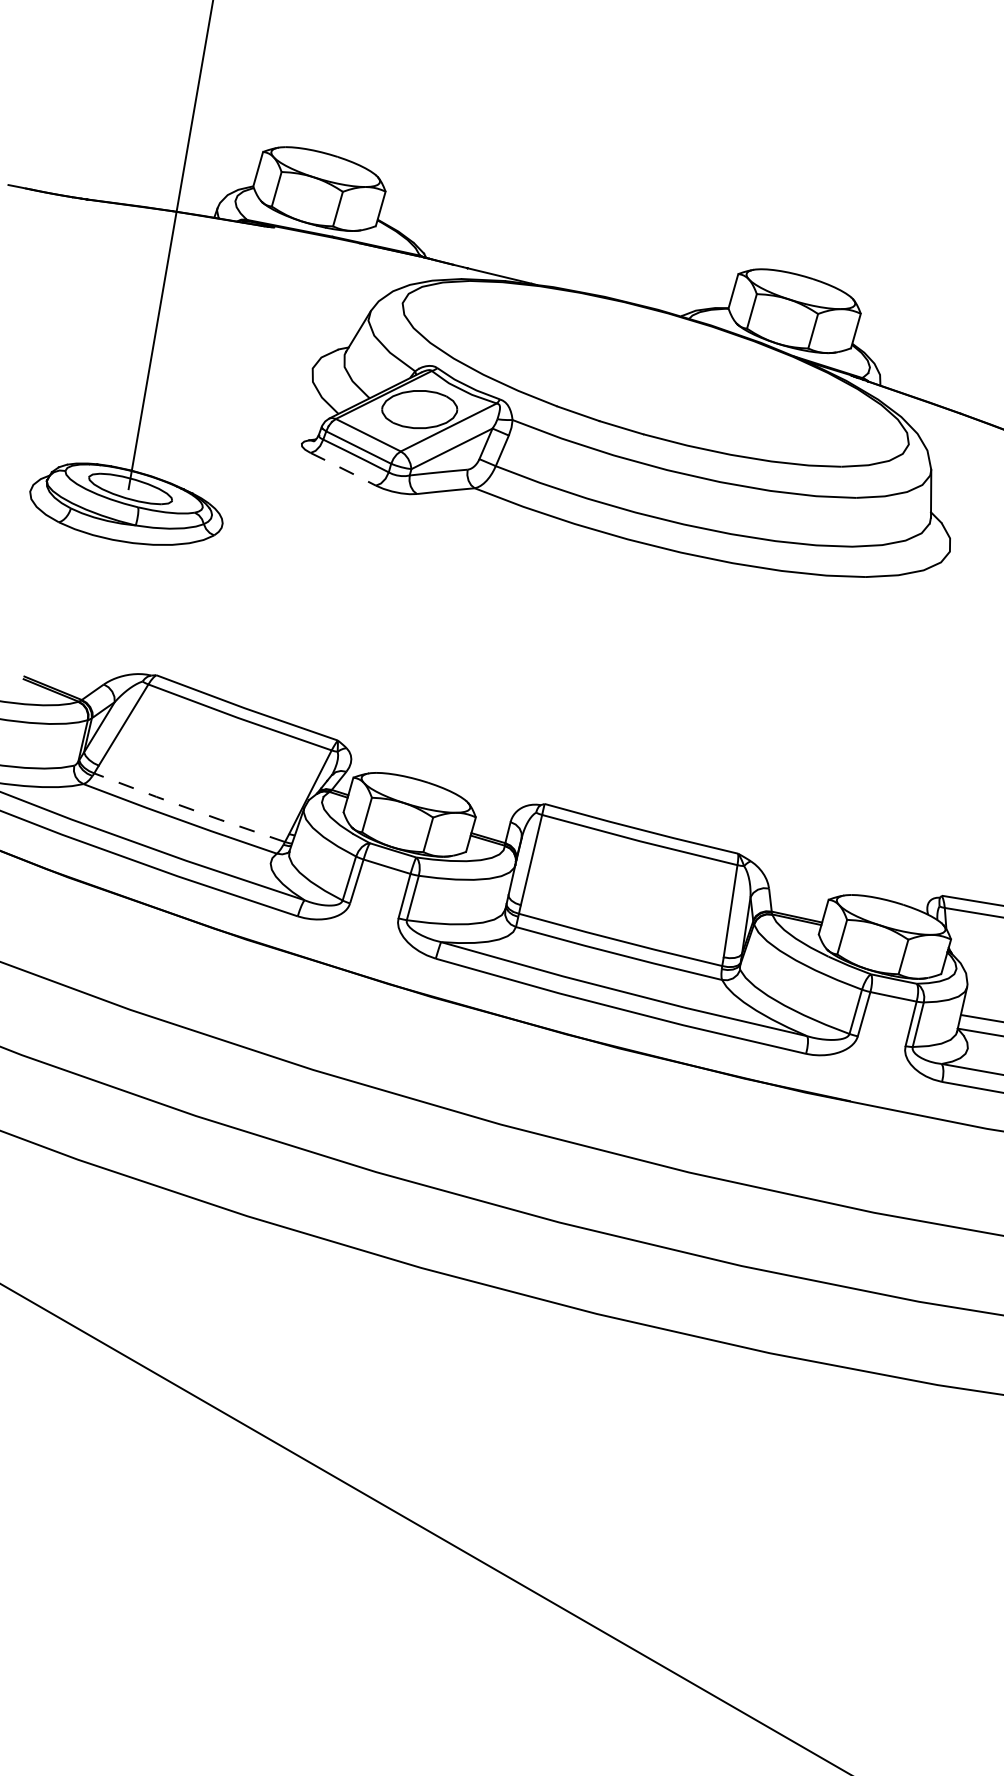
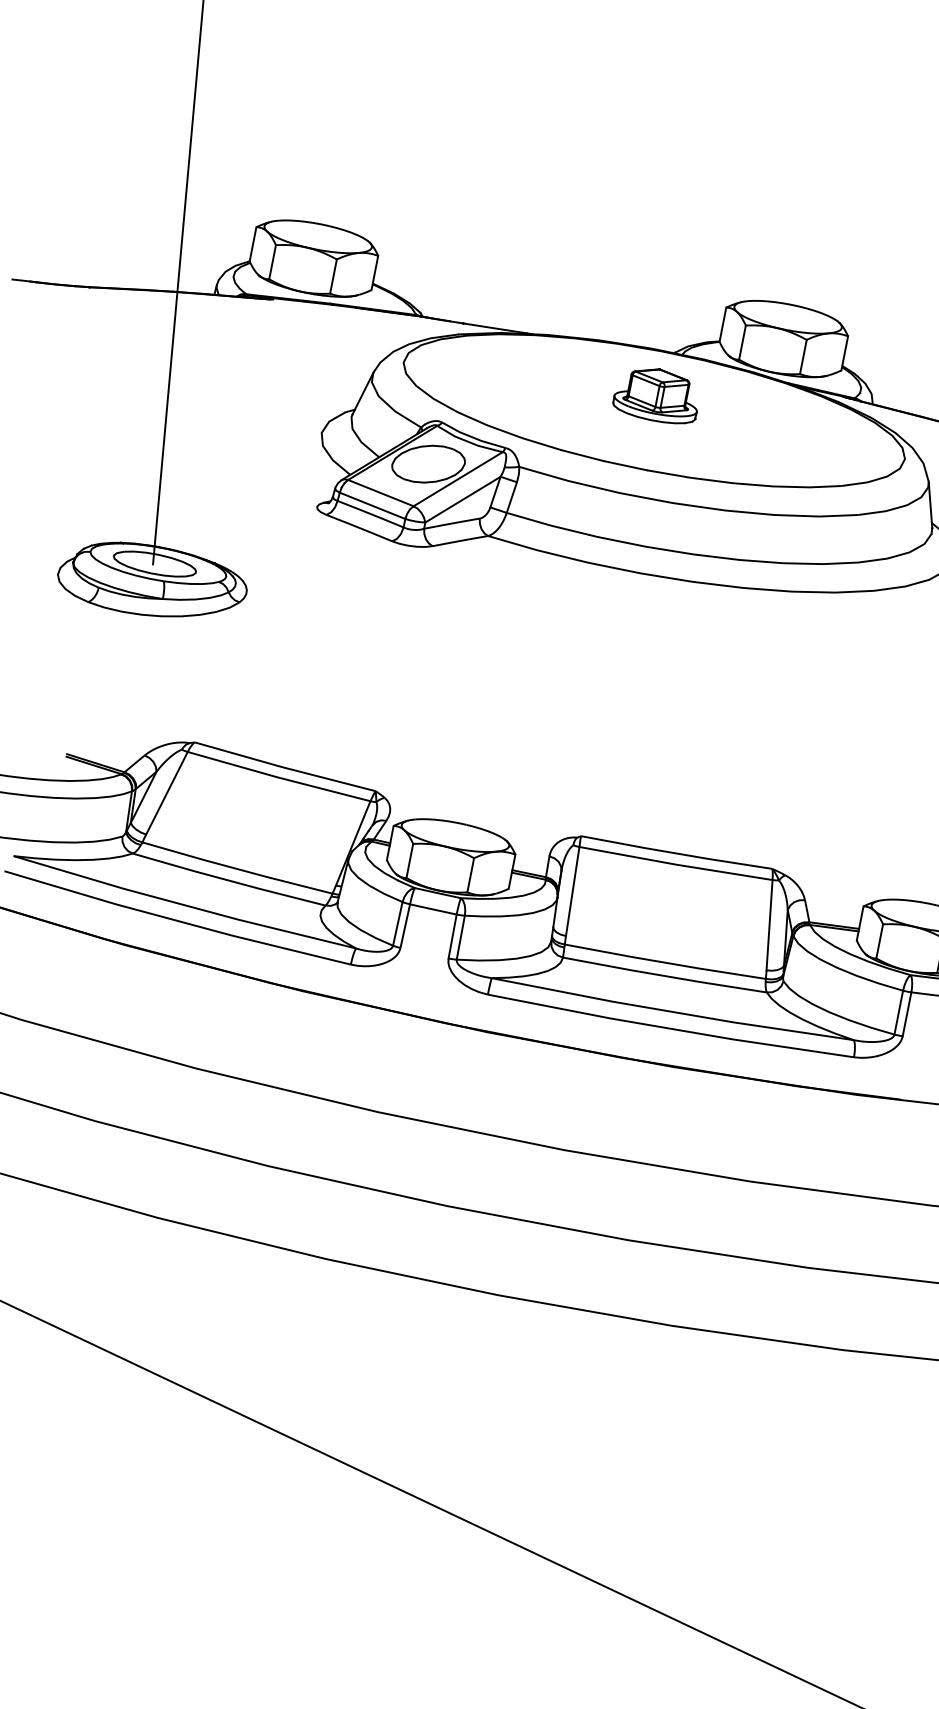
part: (656, 360) -> (653, 397), added
line: (343, 469) -> (359, 528), dashed -> solid
line: (189, 808) -> (237, 868), dashed -> solid

